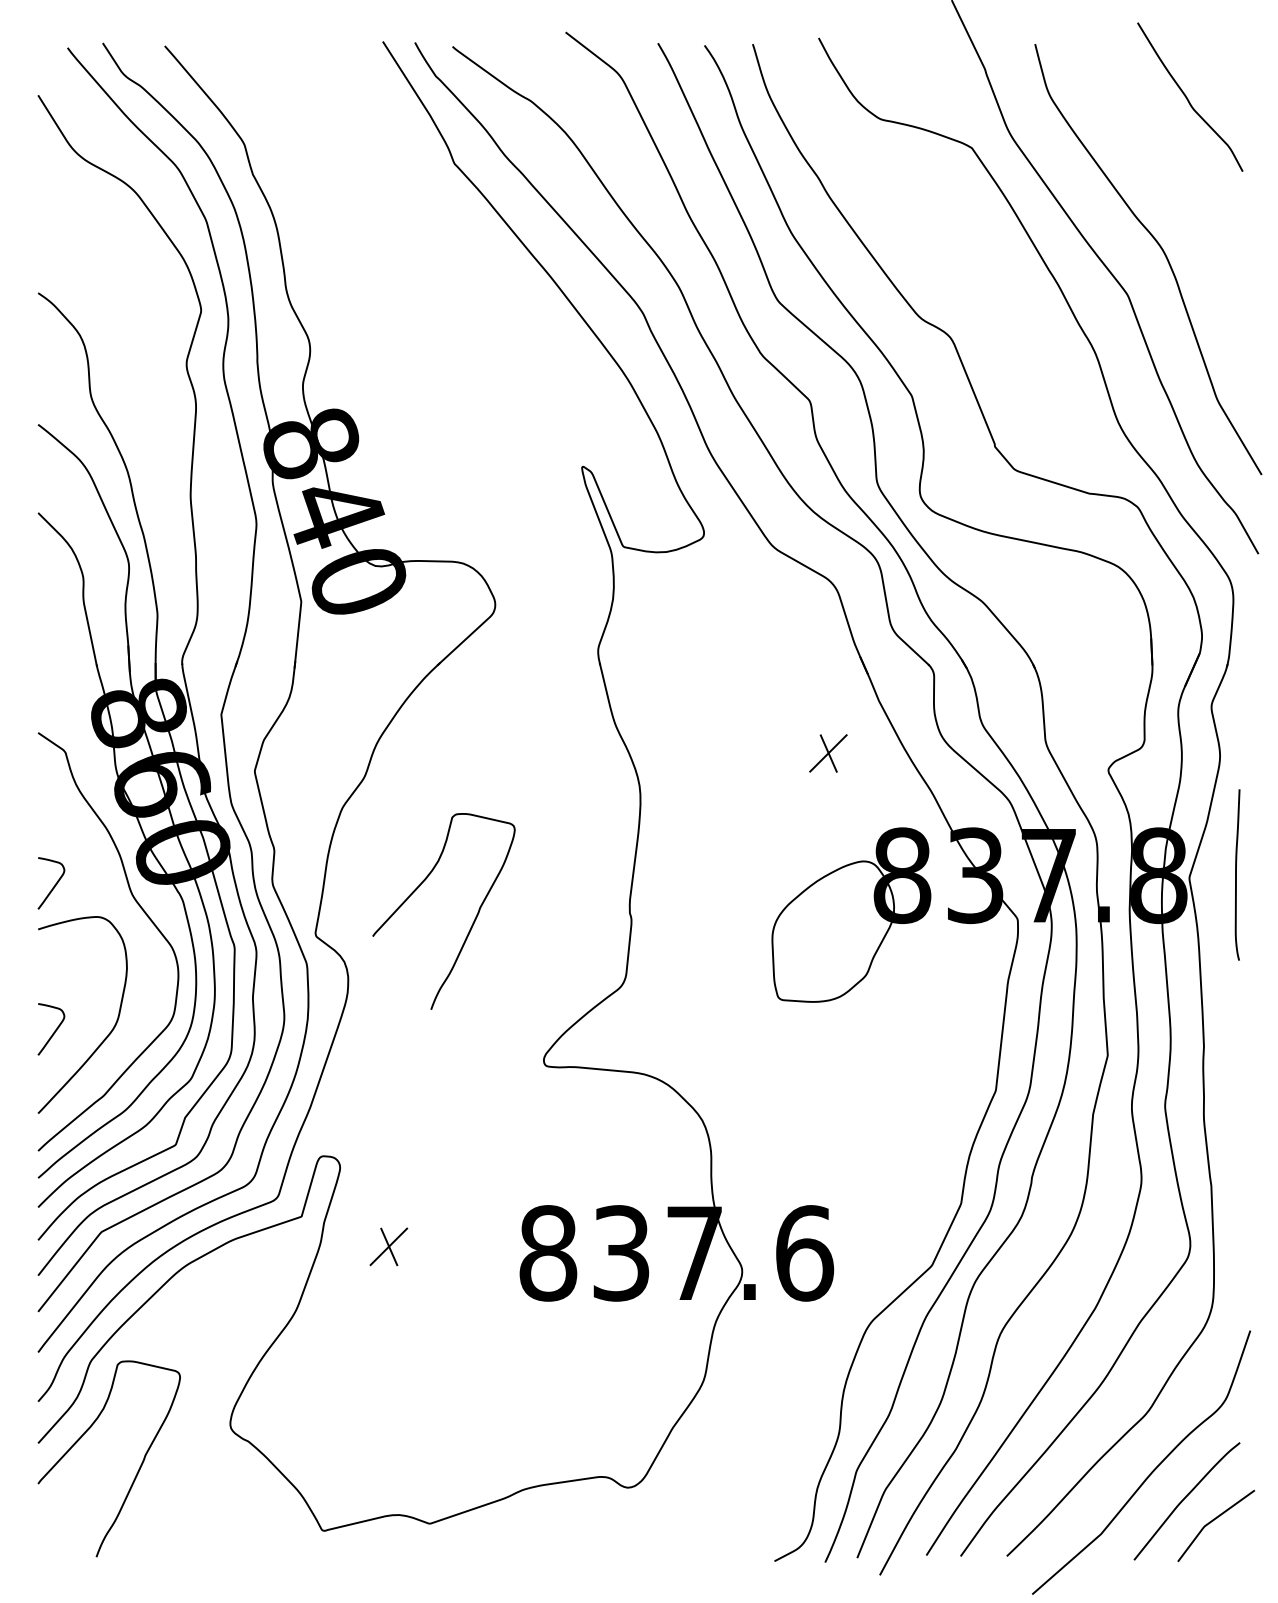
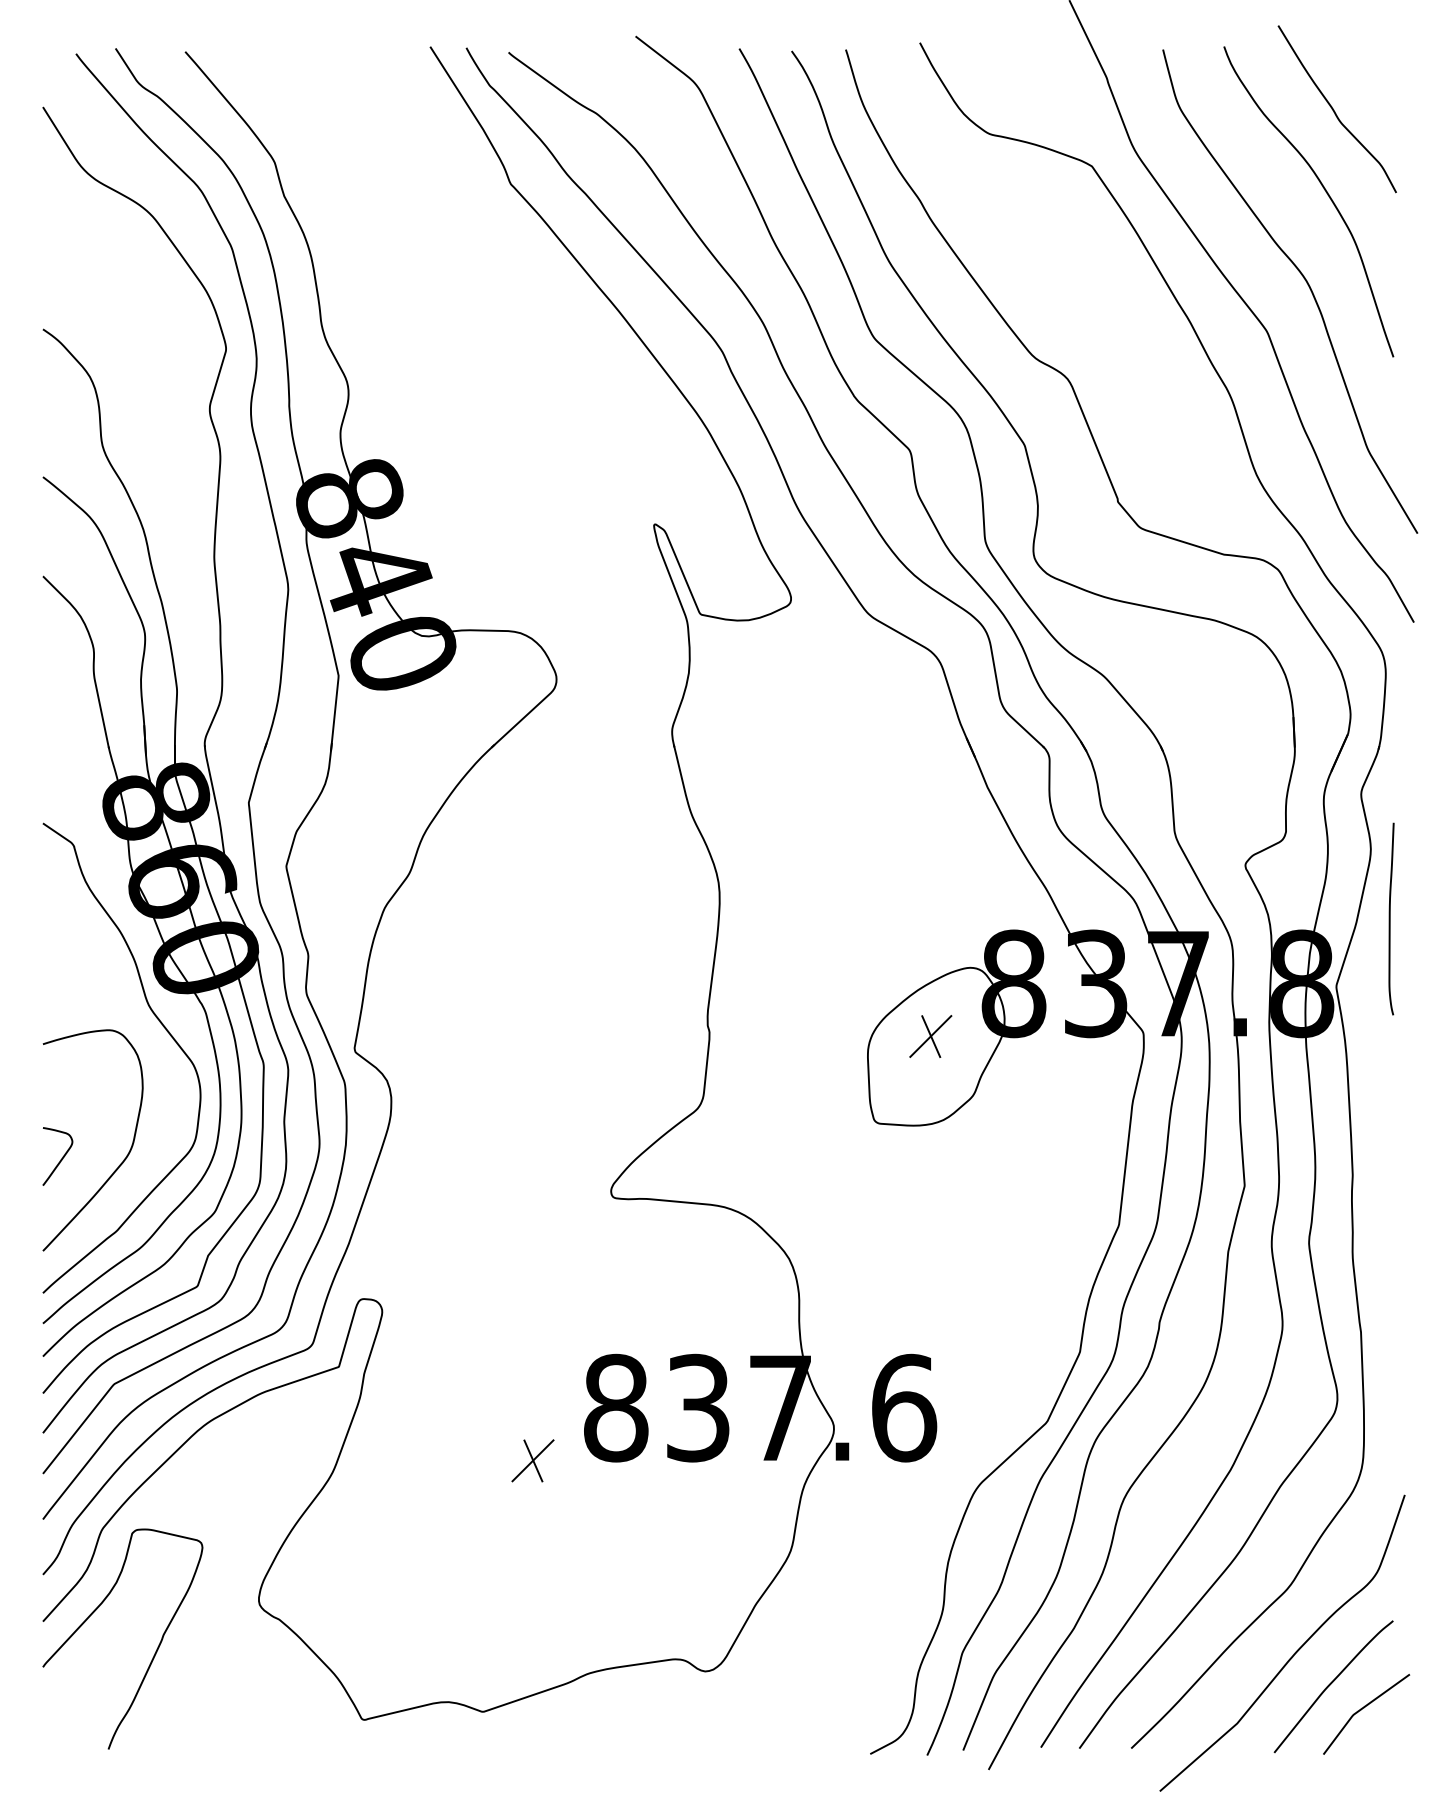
curve: (1179, 171) -> (1325, 192), added
part: (828, 753) -> (930, 1036), moved
curve: (1236, 874) -> (1390, 918), moved
curve: (53, 886) -> (60, 995), removed
curve: (472, 924) -> (530, 1038), removed
part: (388, 1246) -> (532, 1460), moved

